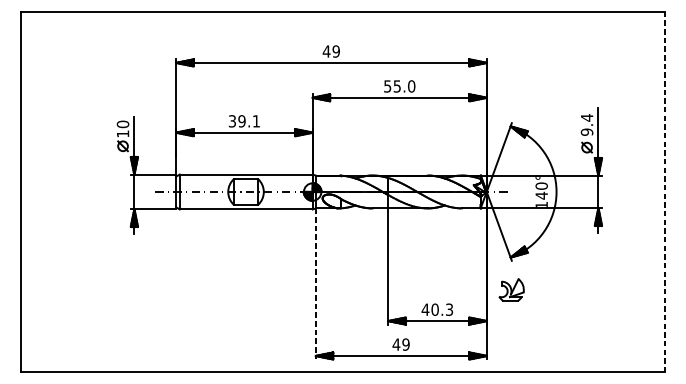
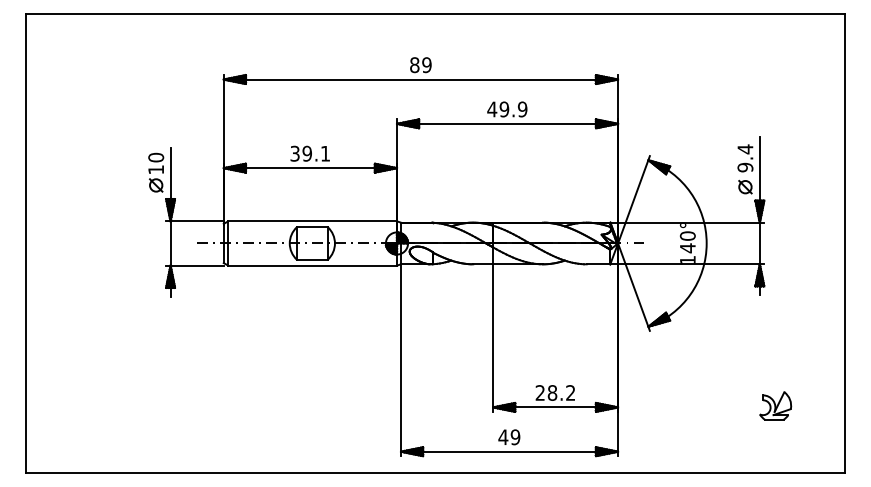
text: (326, 51) -> (414, 65), 49 -> 89
text: (399, 86) -> (507, 109), 55.0 -> 49.9
line: (665, 192) -> (844, 243), dashed -> solid
line: (315, 284) -> (400, 360), dashed -> solid
part: (511, 289) -> (775, 405), moved
text: (437, 309) -> (555, 392), 40.3 -> 28.2

